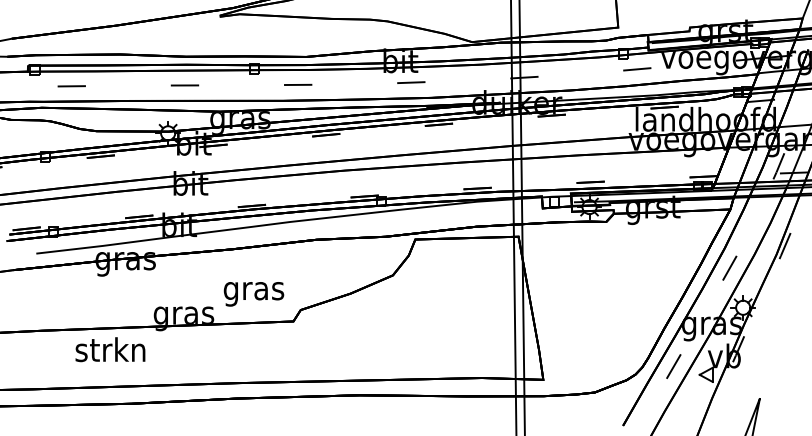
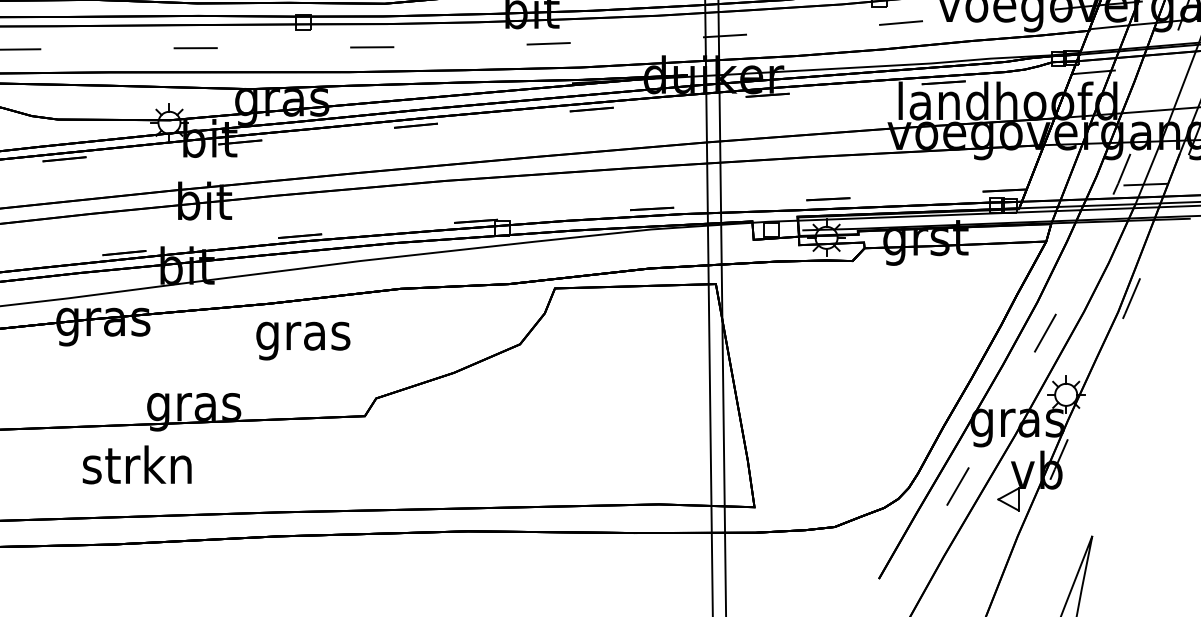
text: (253, 294) -> (302, 341), moved
text: (110, 349) -> (137, 464), moved

